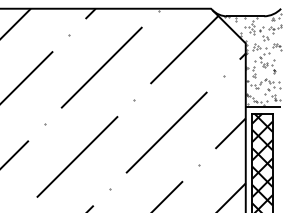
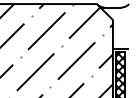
hatch: (253, 59) -> (116, 27), removed

